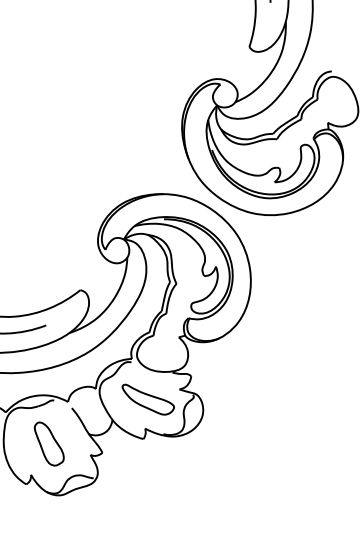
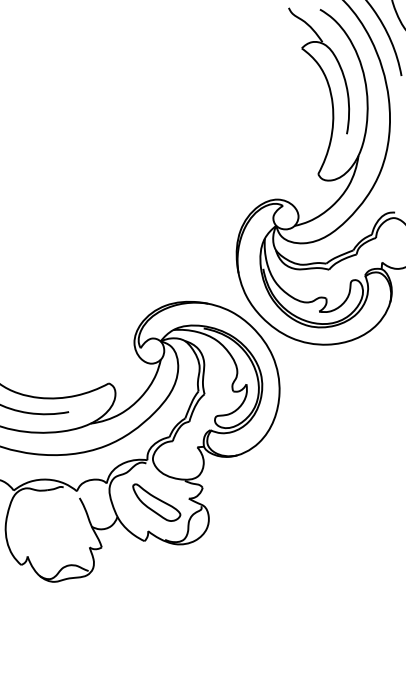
part: (48, 443) -> (50, 528), removed

